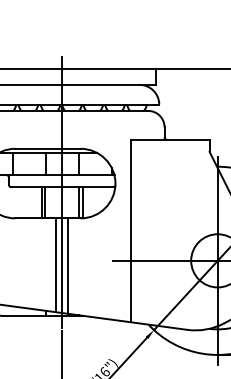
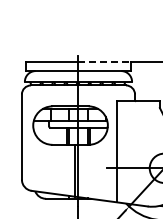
line: (109, 69) -> (104, 62), solid -> dashed
line: (67, 264) -> (81, 170), removed

